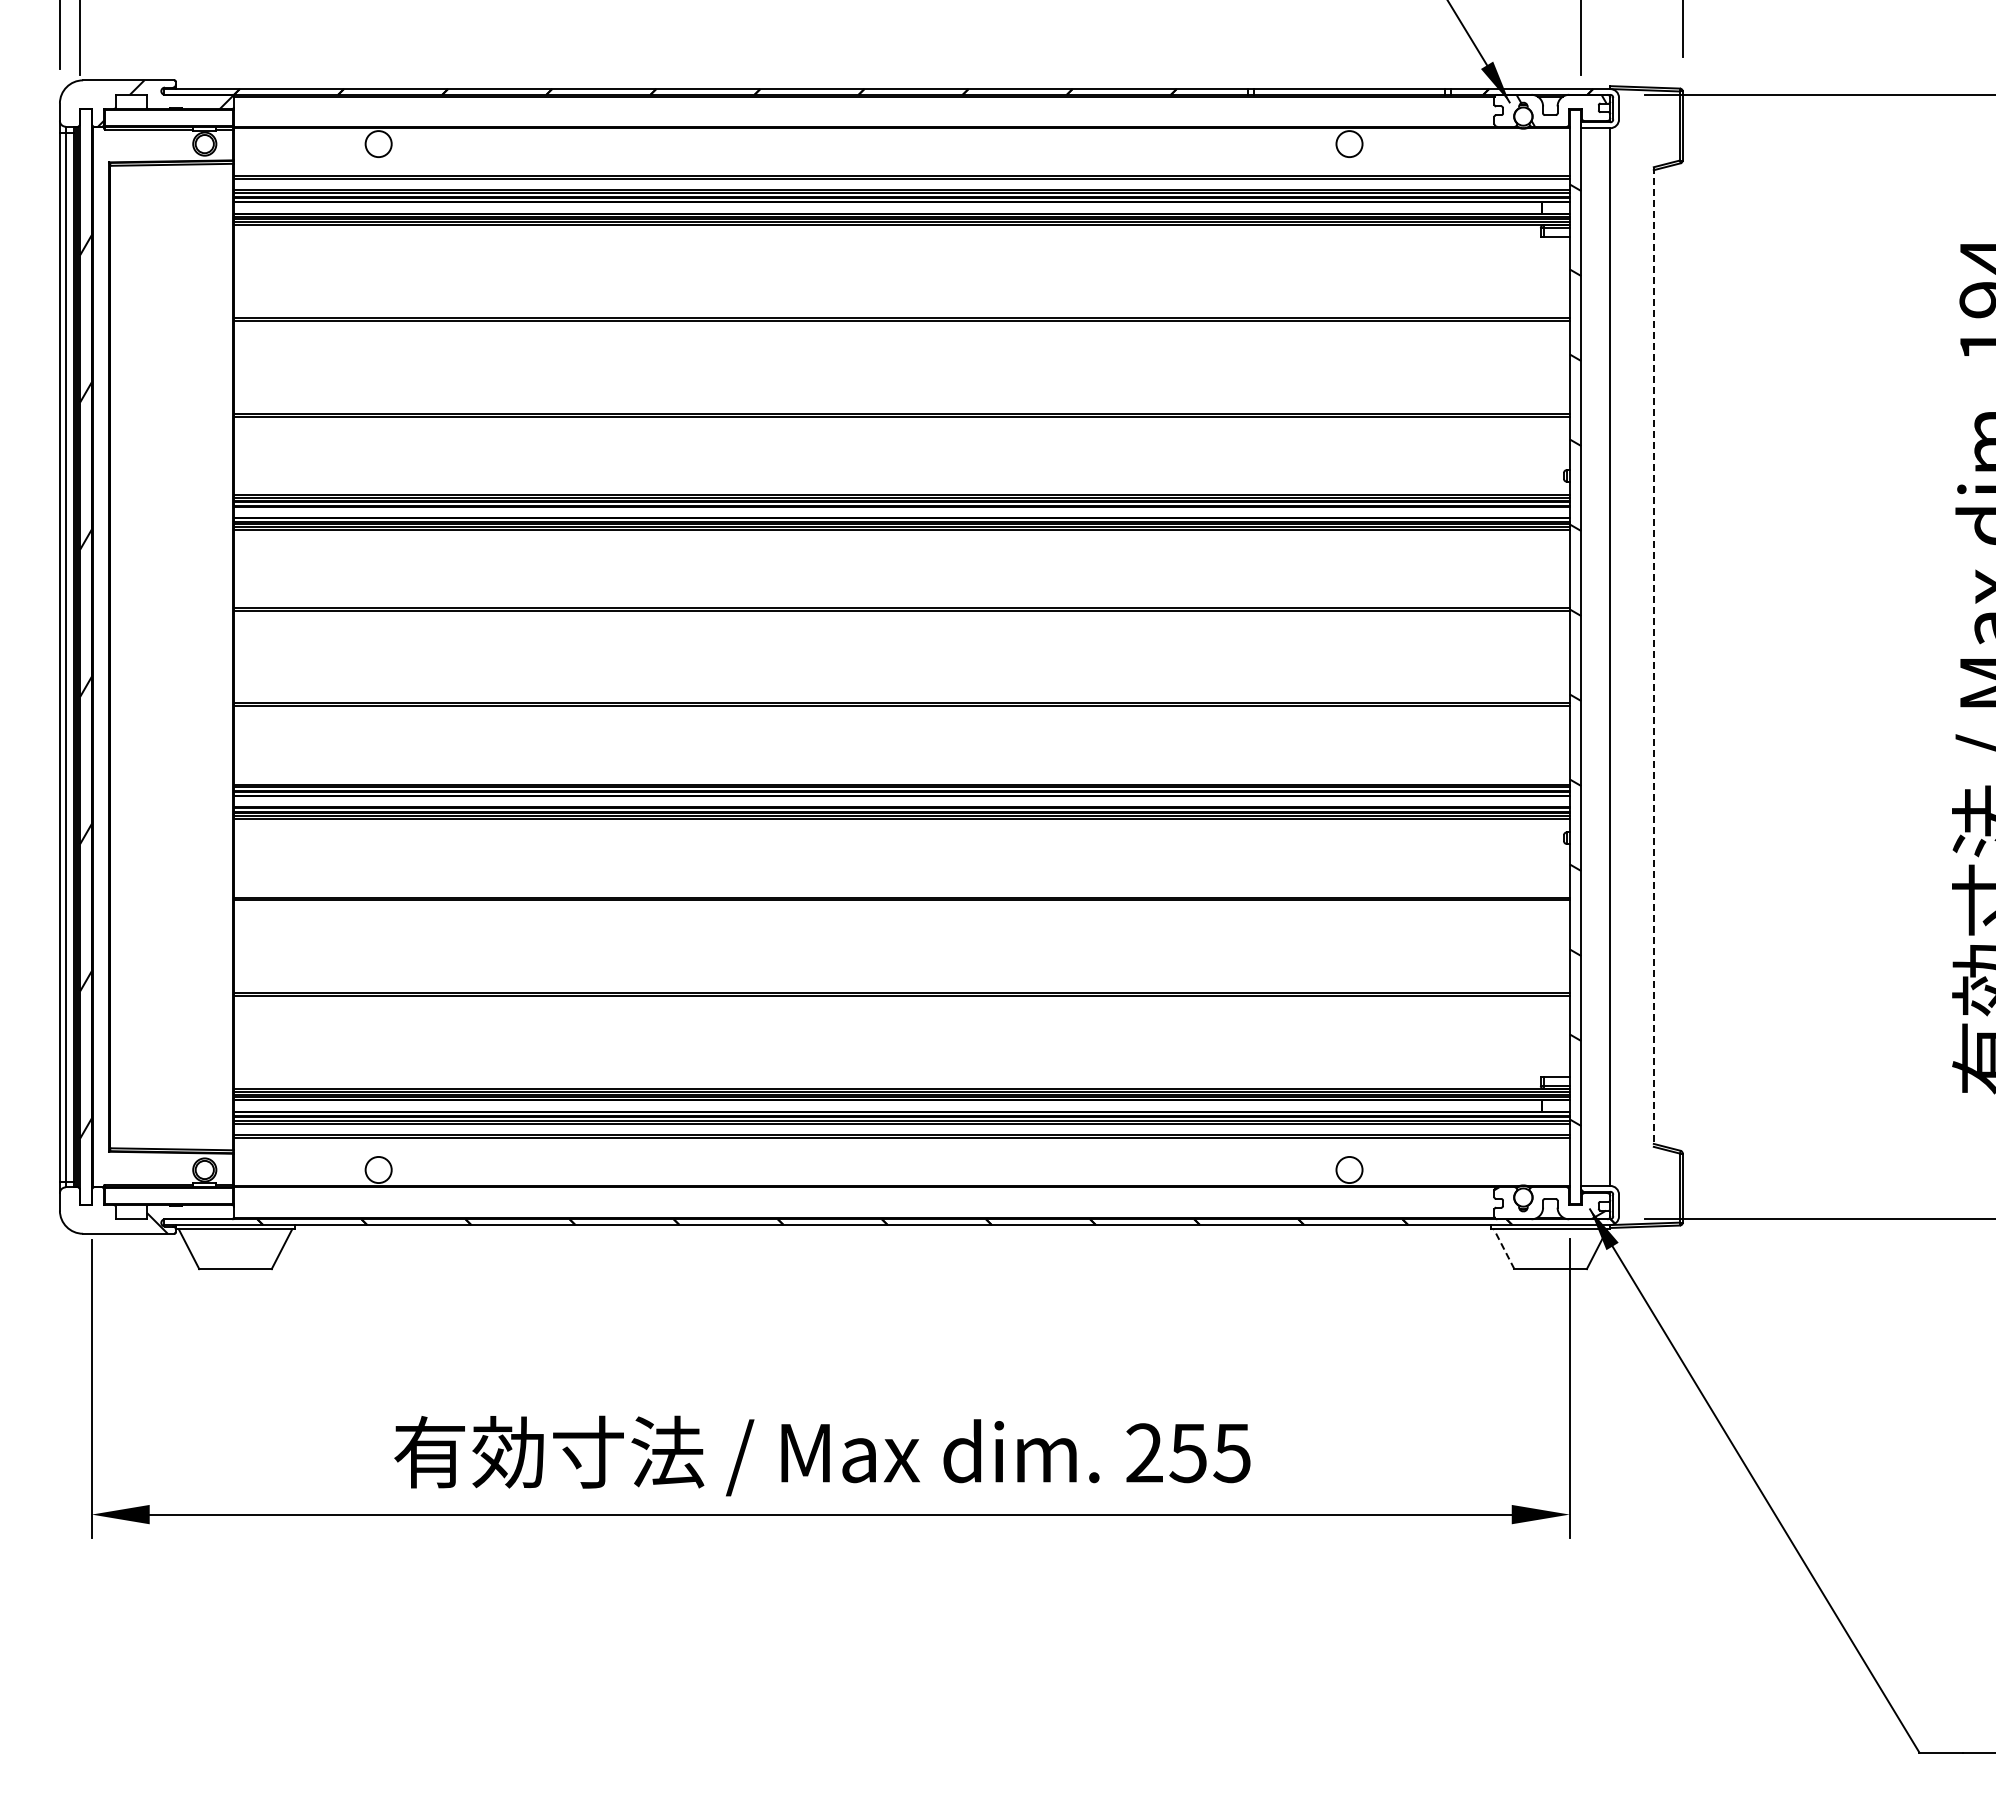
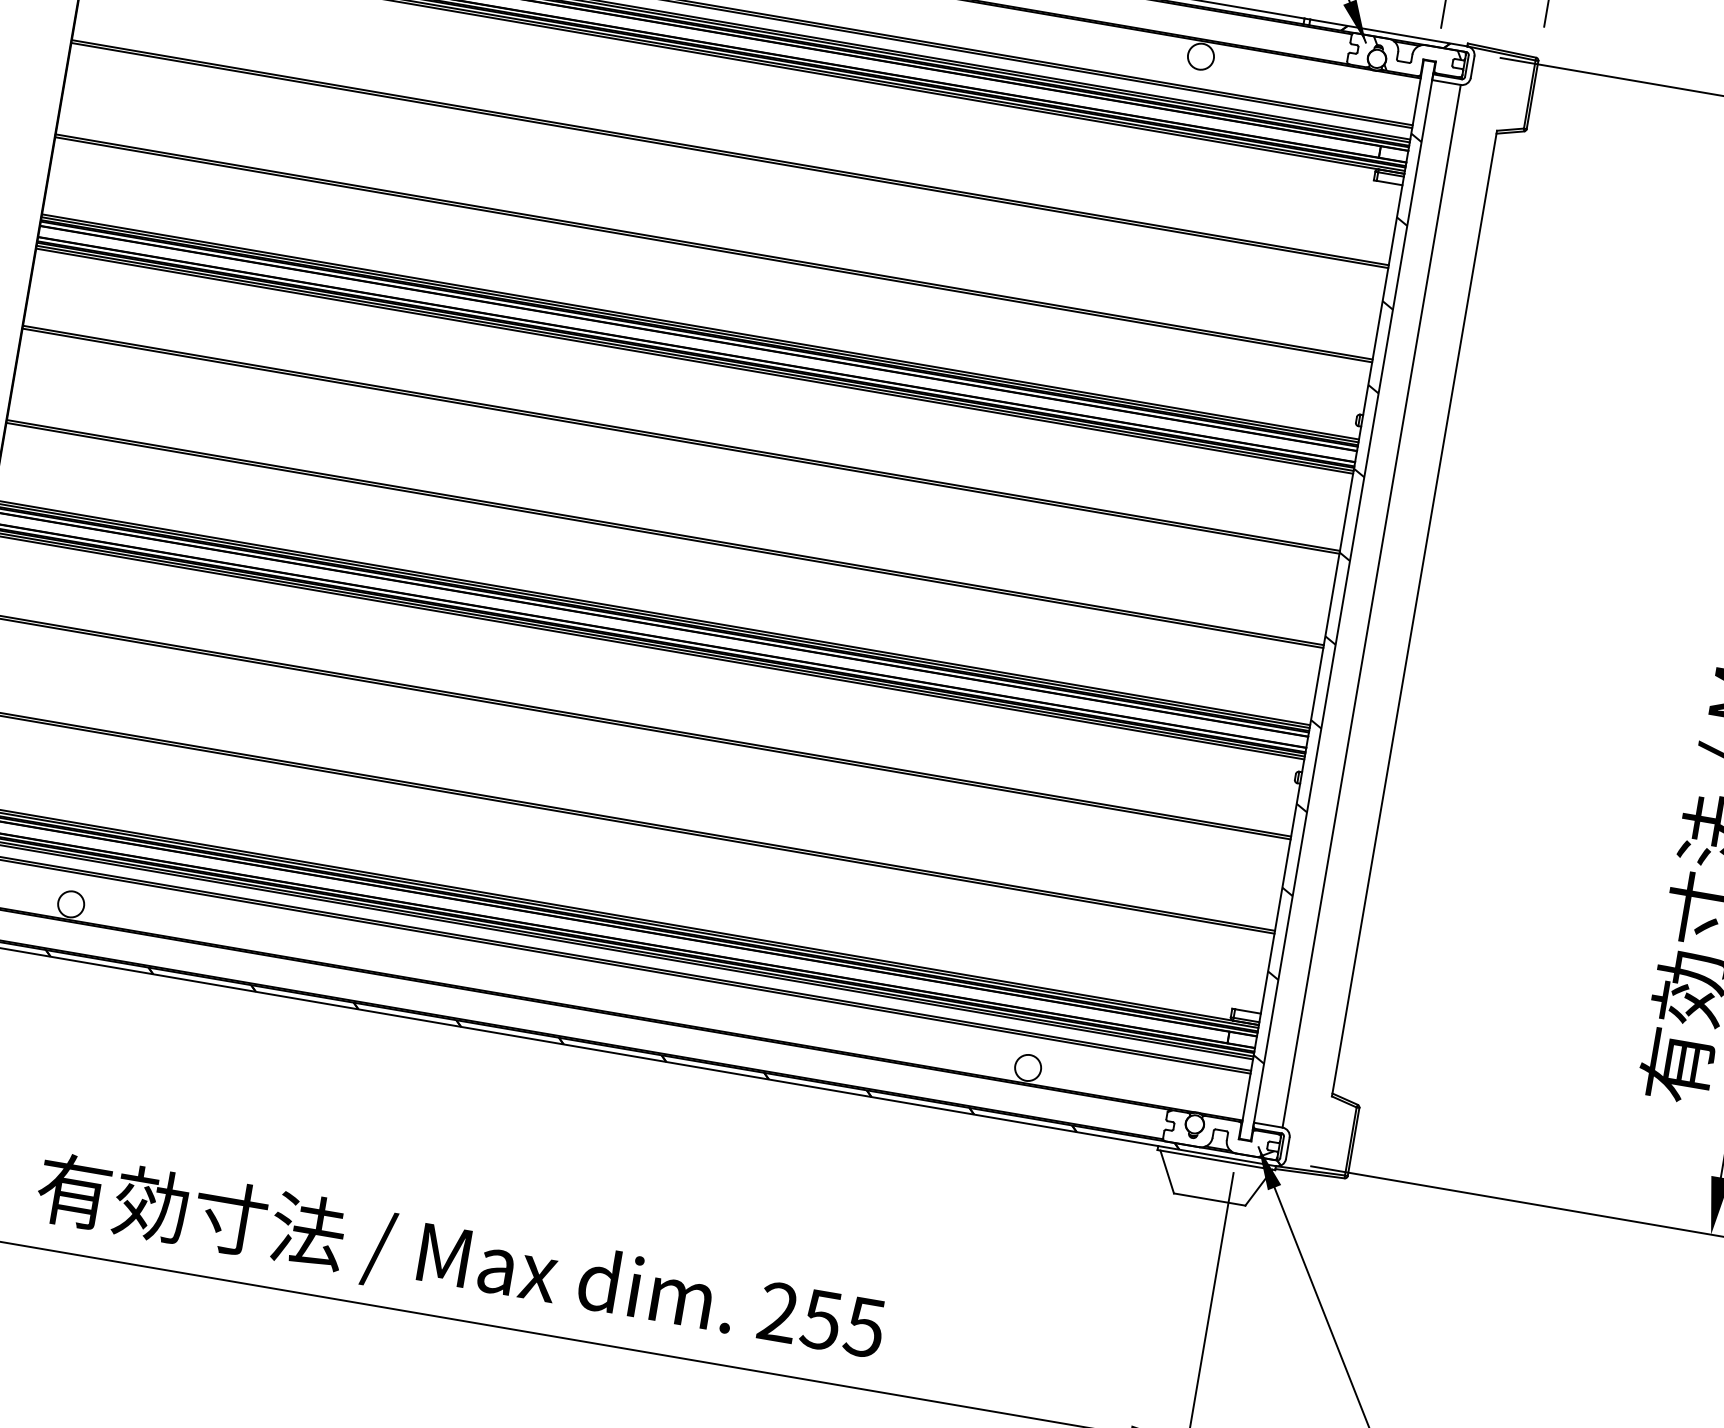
line: (1653, 657) -> (1414, 613), dashed -> solid
line: (1503, 1248) -> (1166, 1171), dashed -> solid

